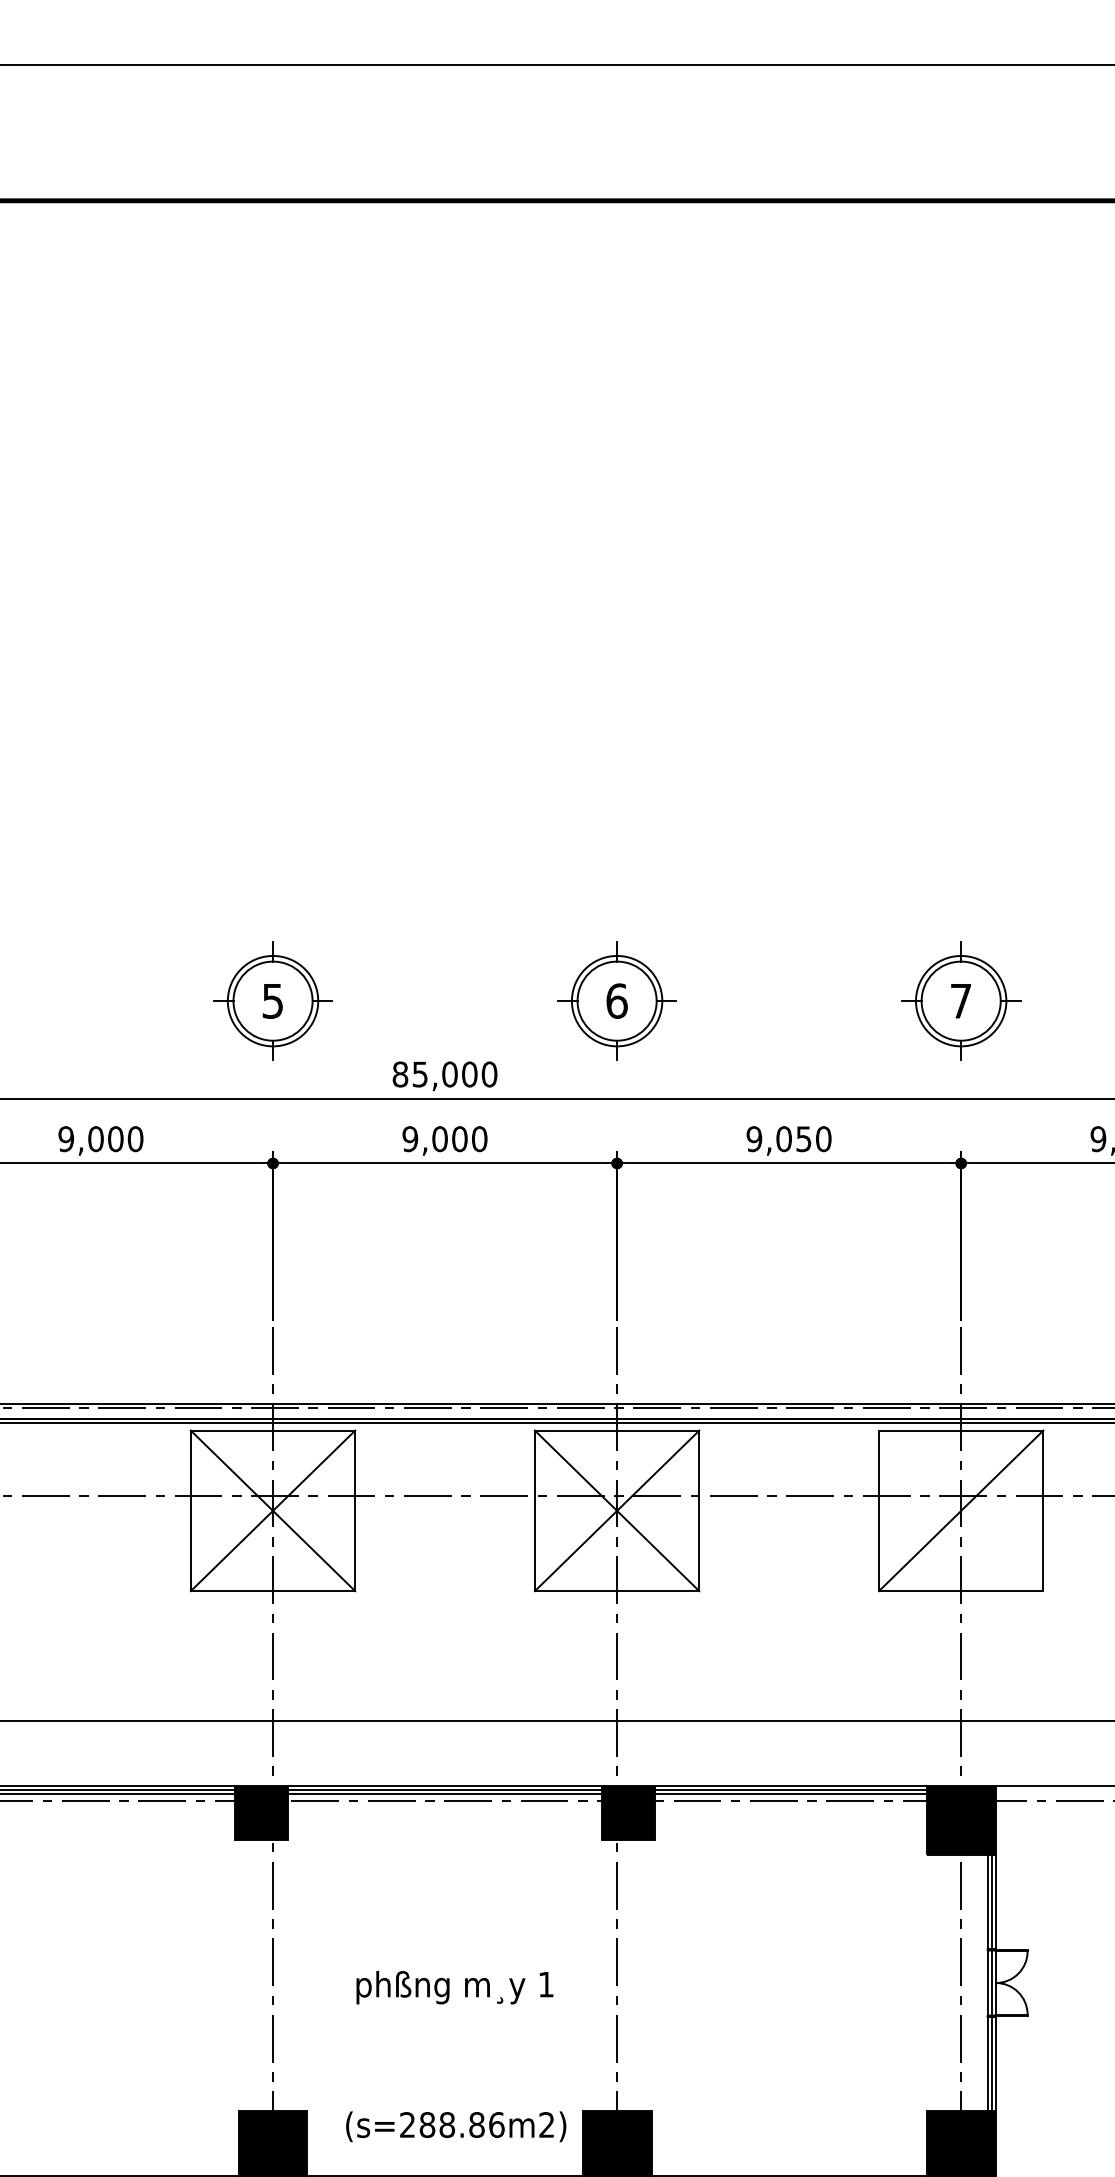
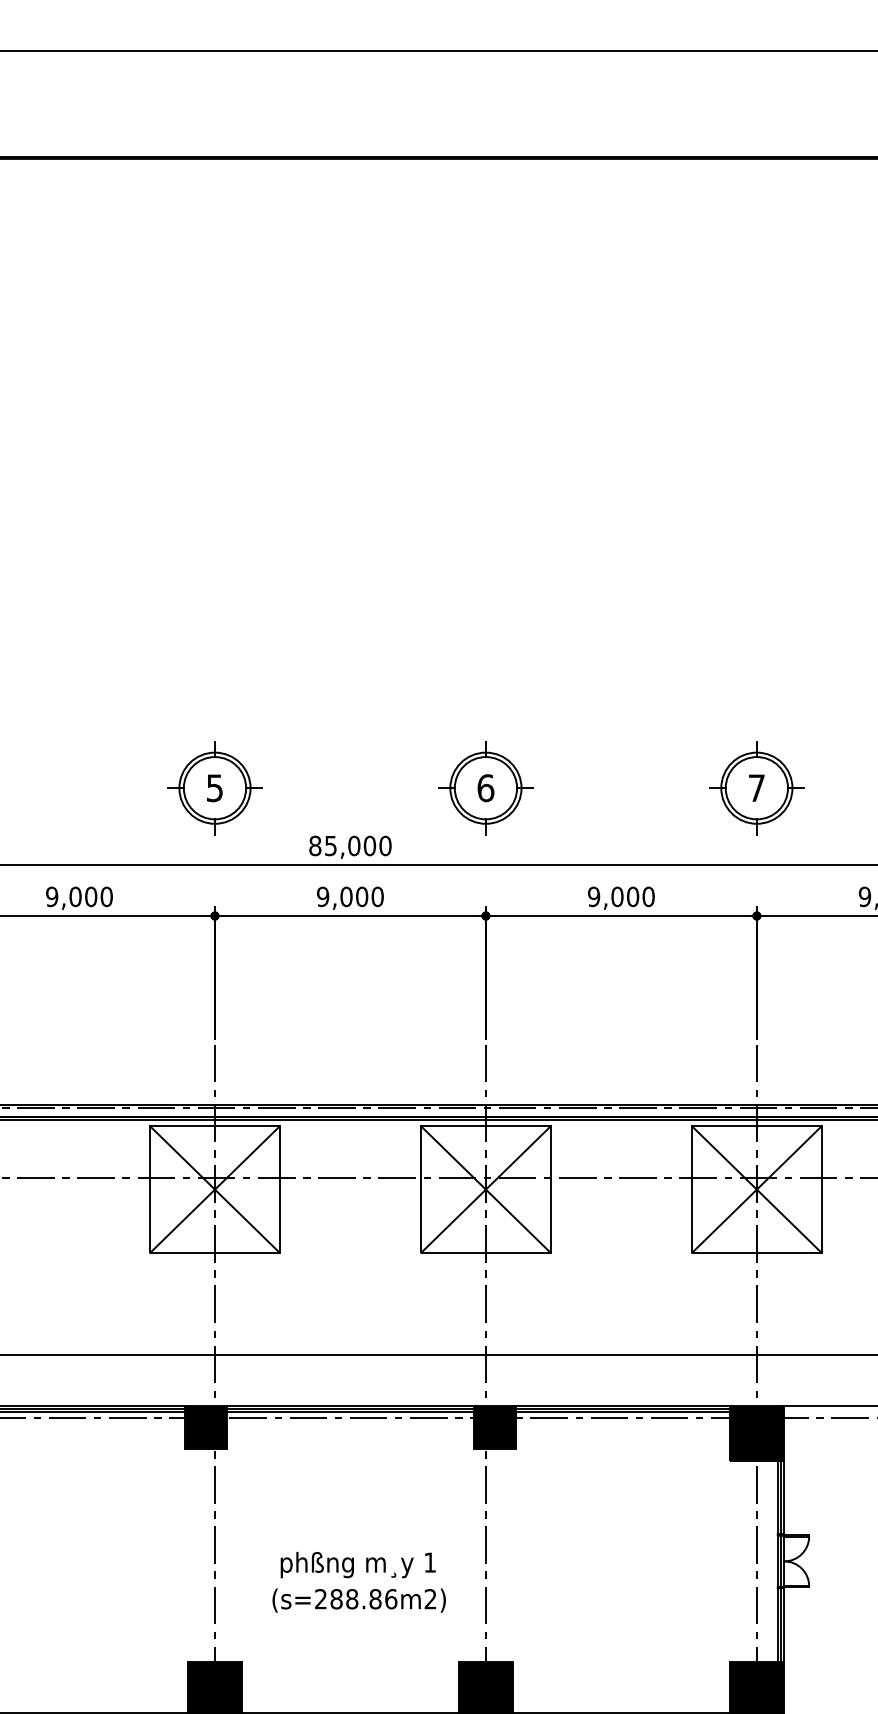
text: (804, 1138) -> (633, 896), 9,050 -> 9,000
line: (960, 1510) -> (756, 1189), added
text: (455, 2126) -> (358, 1600), moved

